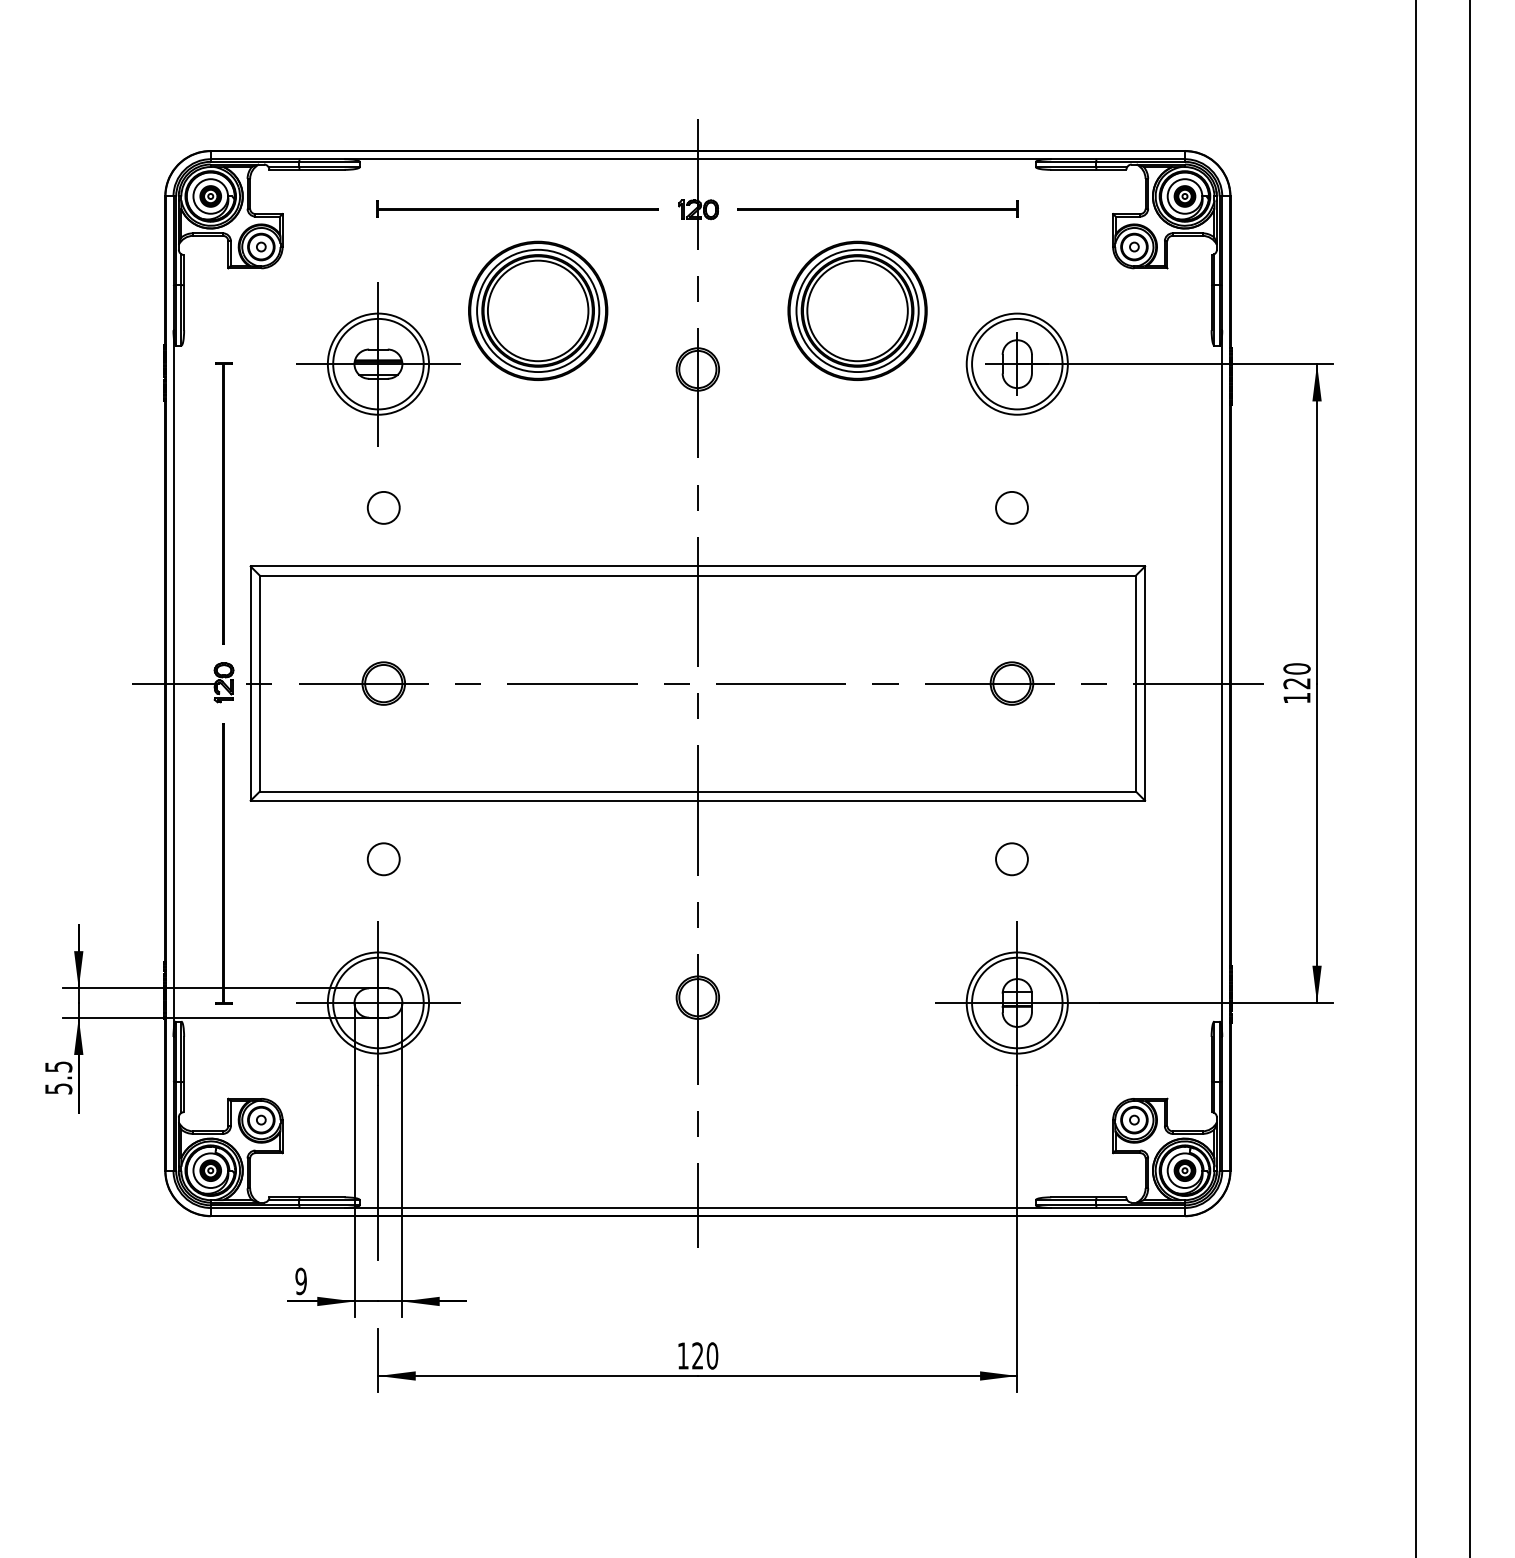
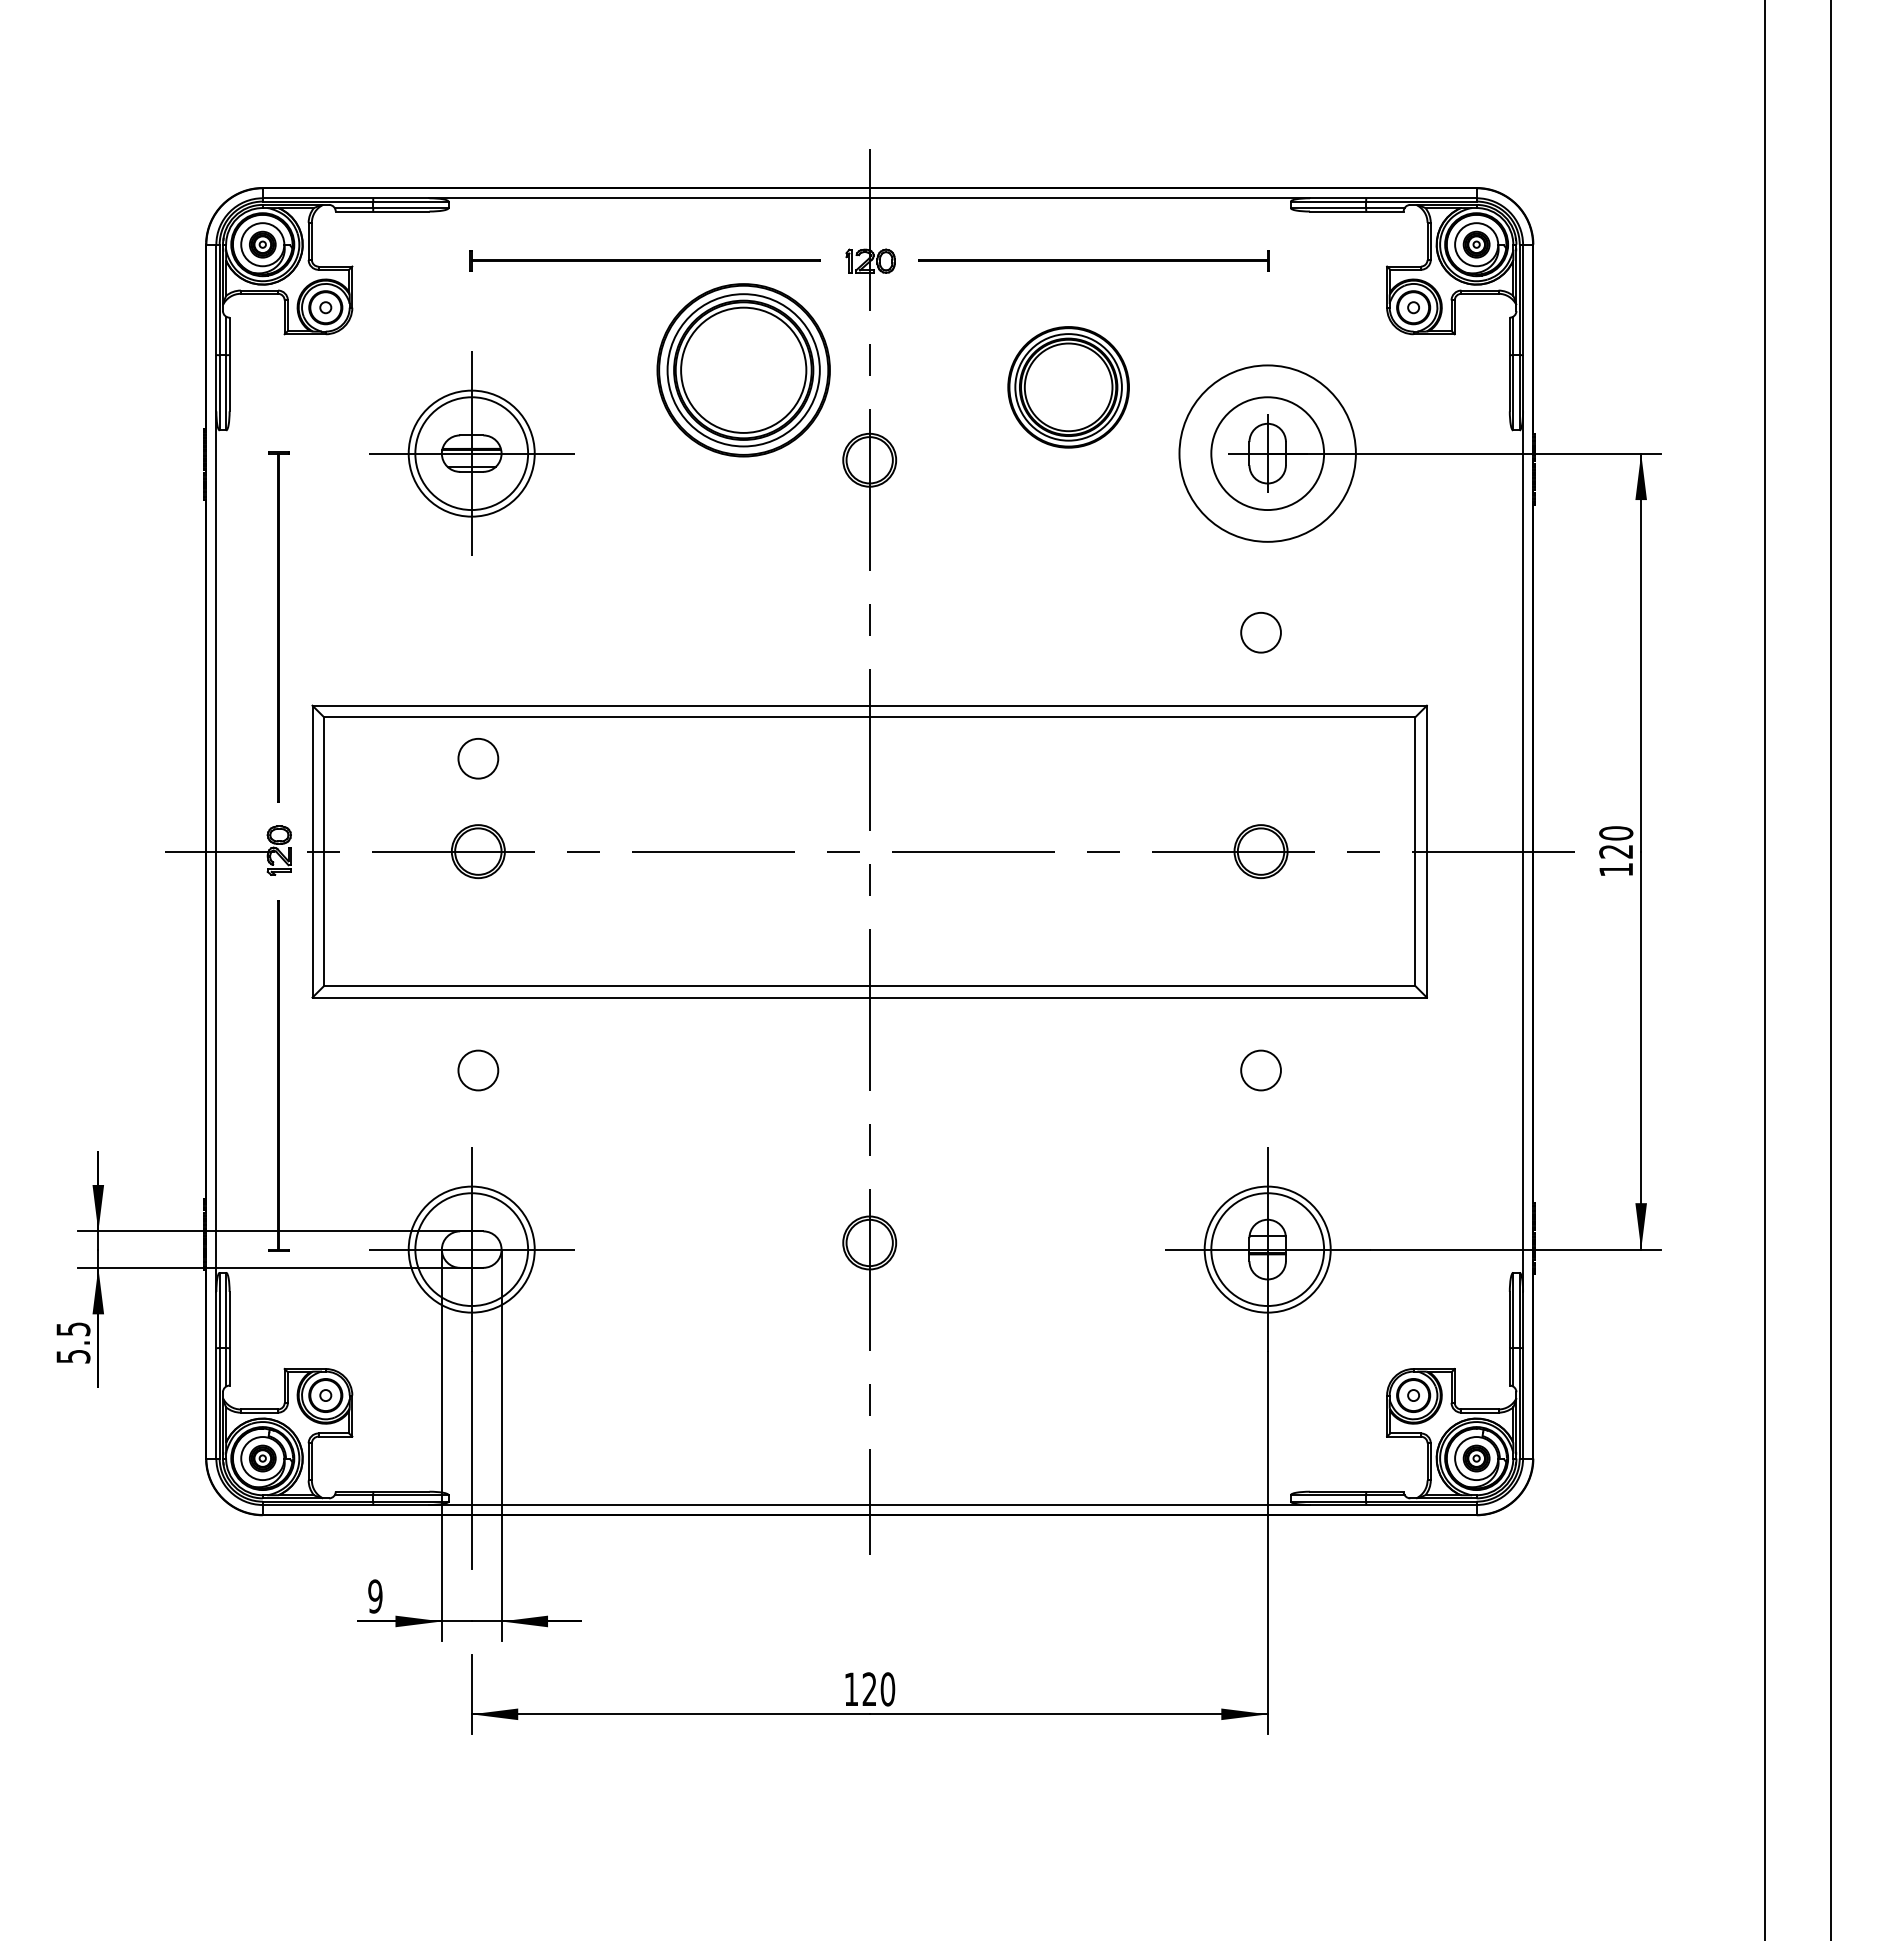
part: (537, 311) -> (743, 370), moved
part: (857, 311) -> (1068, 387), size x0.7
circle: (1017, 364) -> (1267, 453), size x1.4
circle: (383, 507) -> (478, 758), moved

